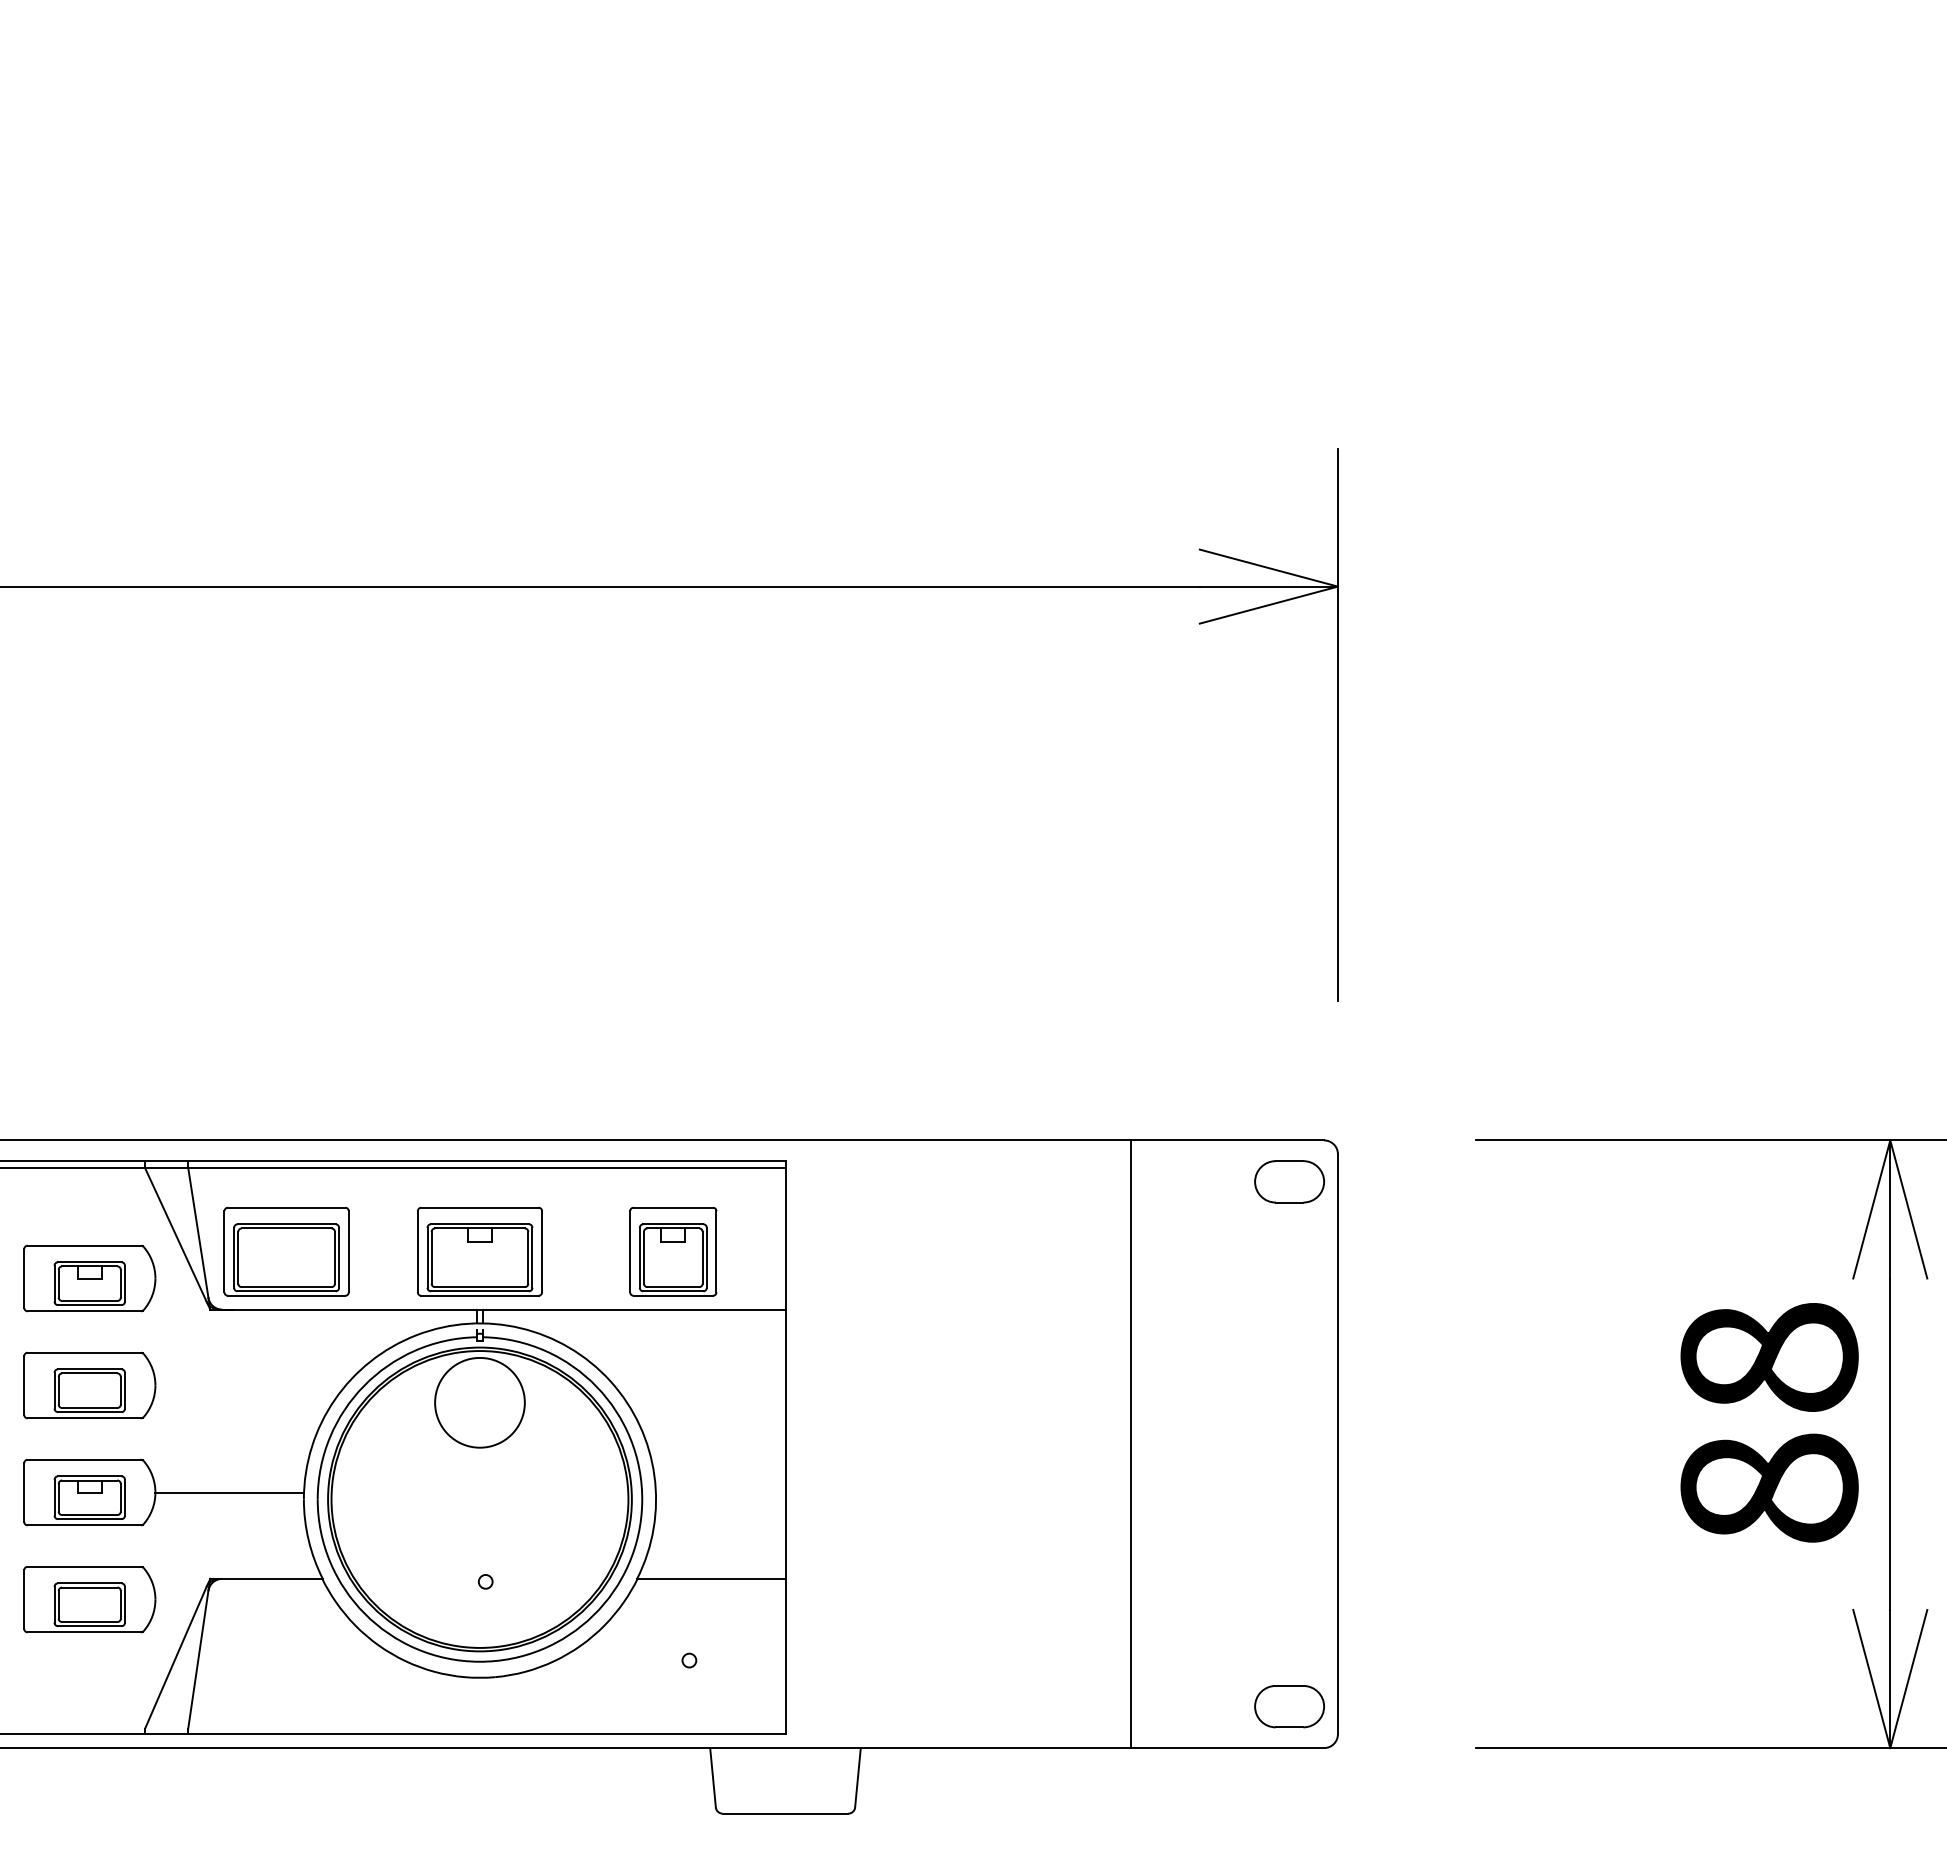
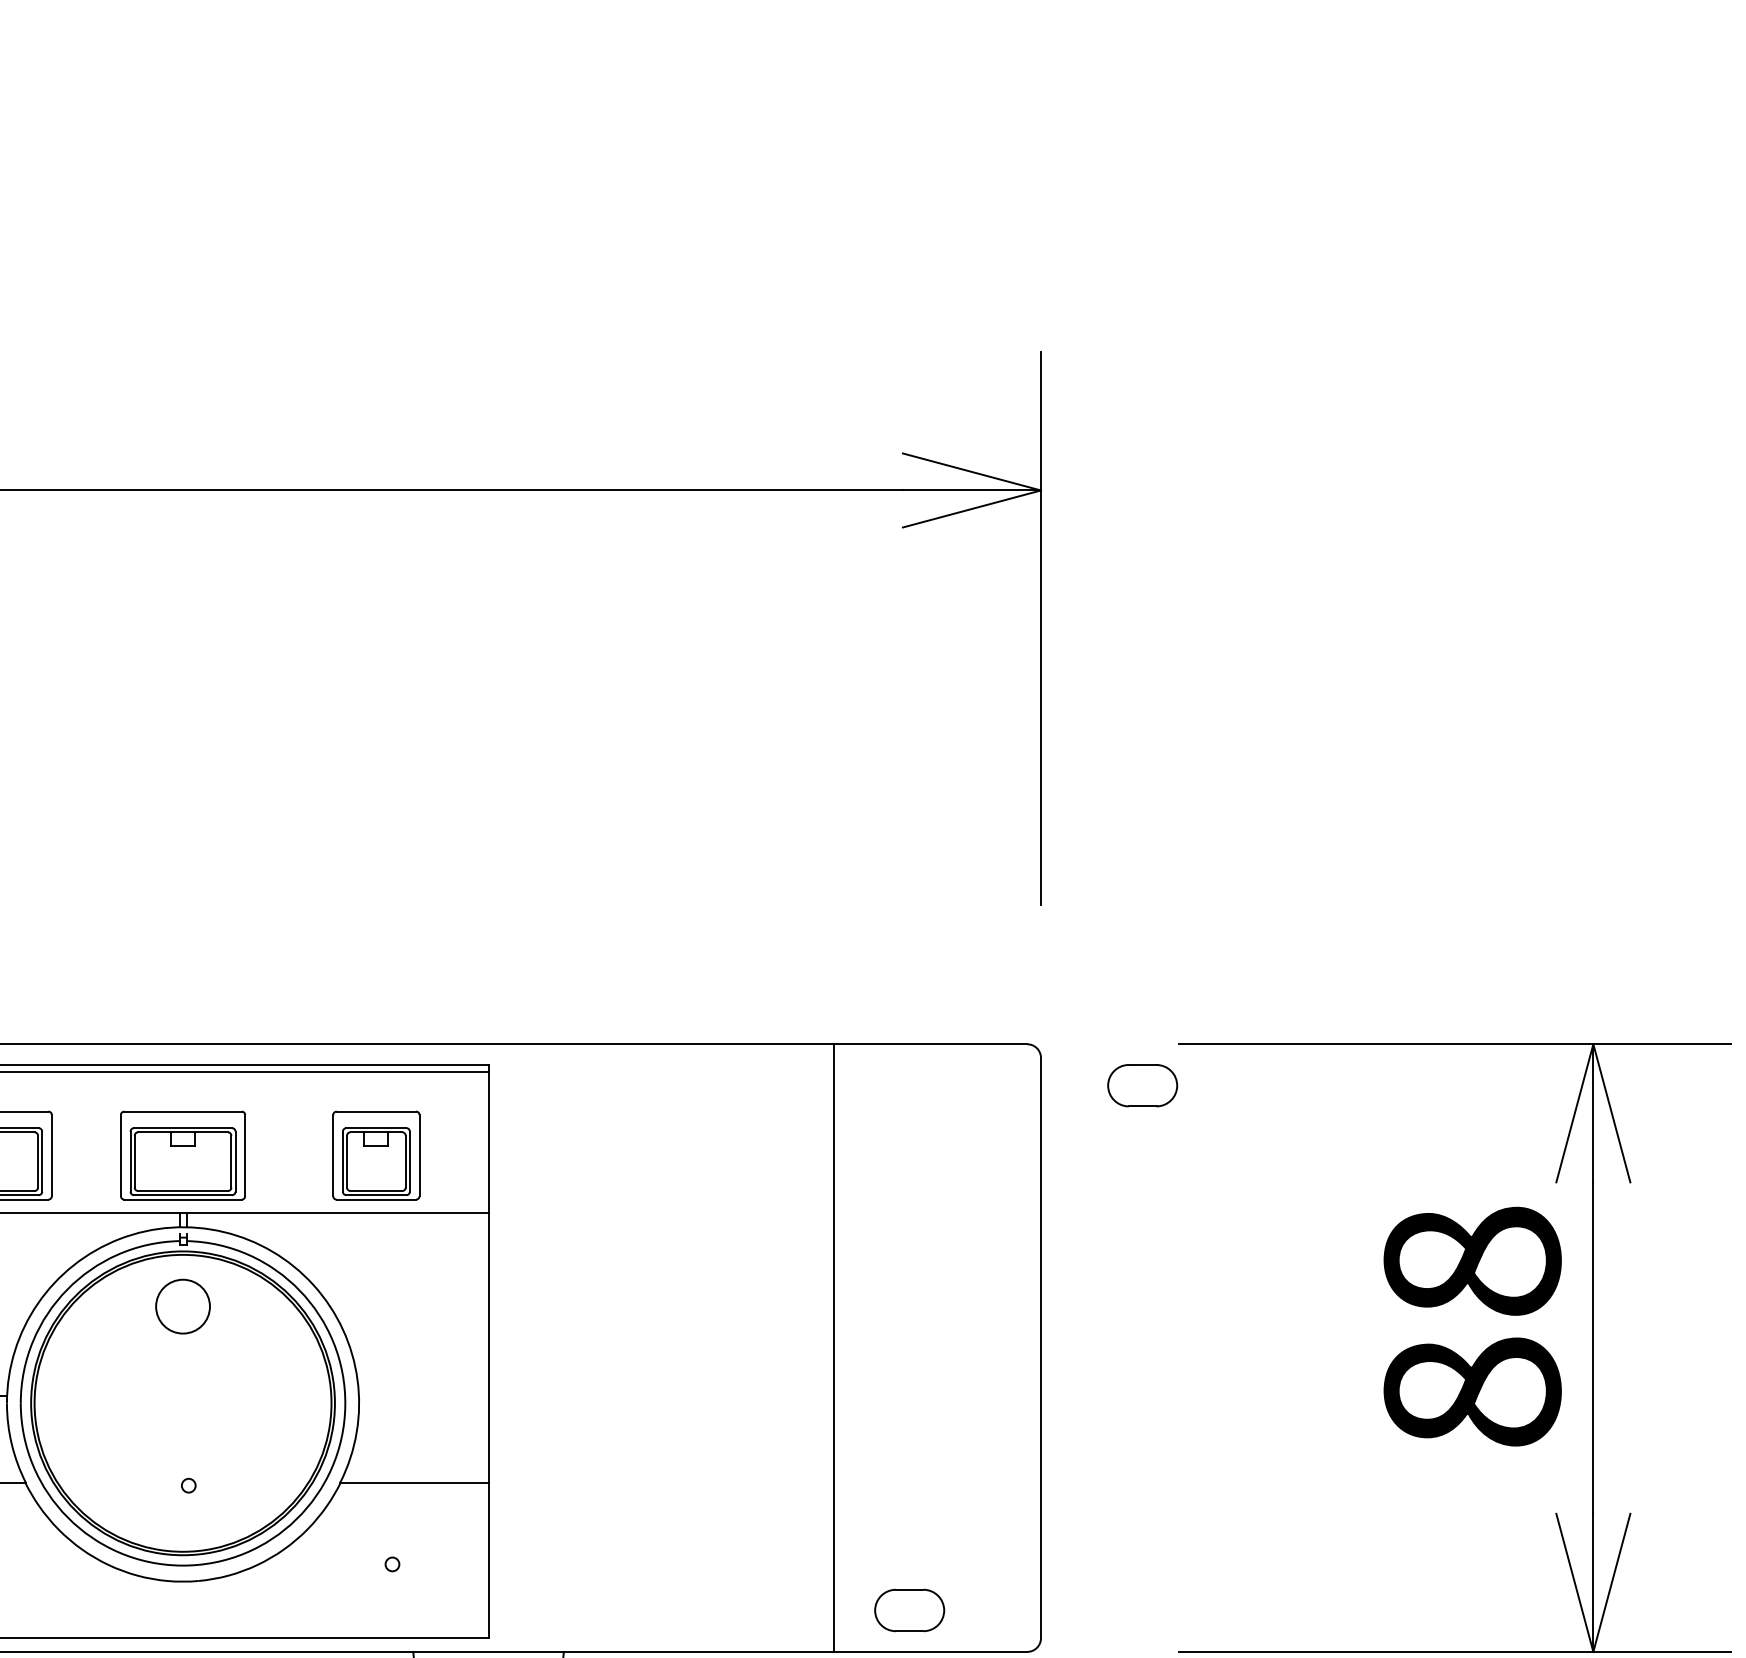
part: (1289, 1181) -> (1142, 1085), moved
circle: (479, 1402) -> (182, 1306), size x0.6
part: (1289, 1706) -> (909, 1610), moved

